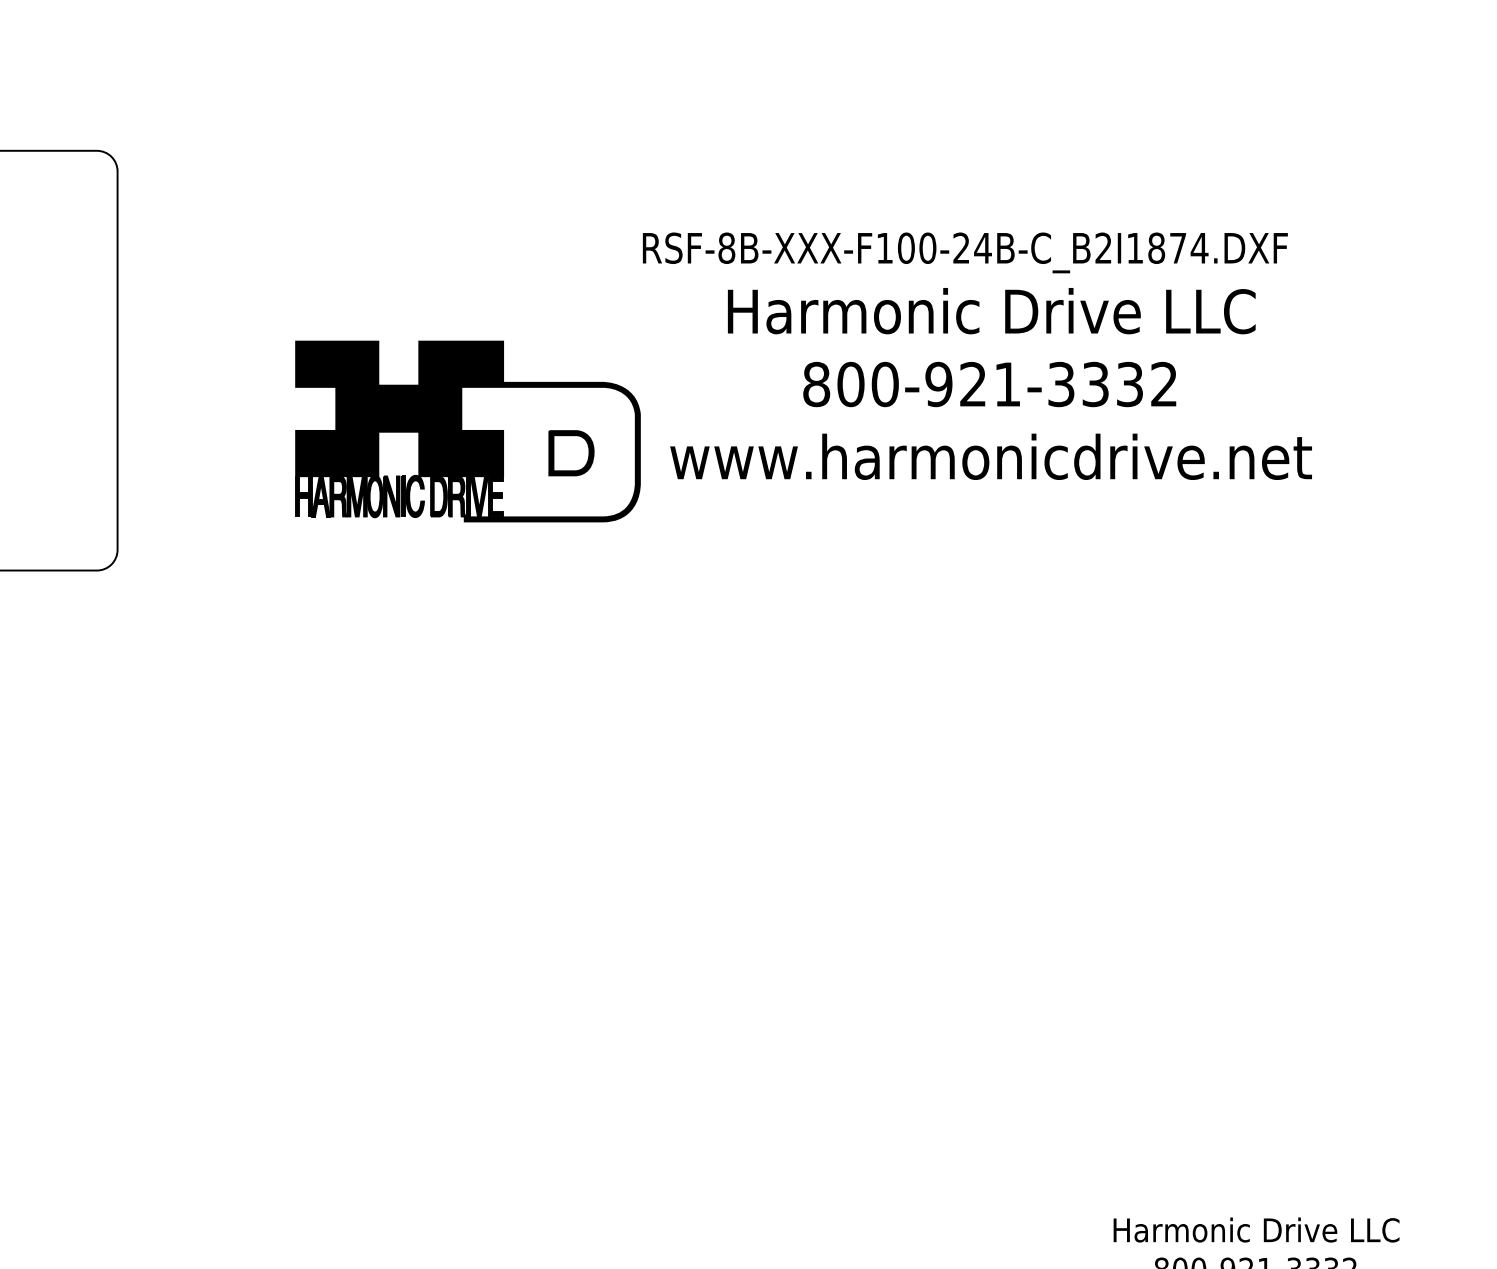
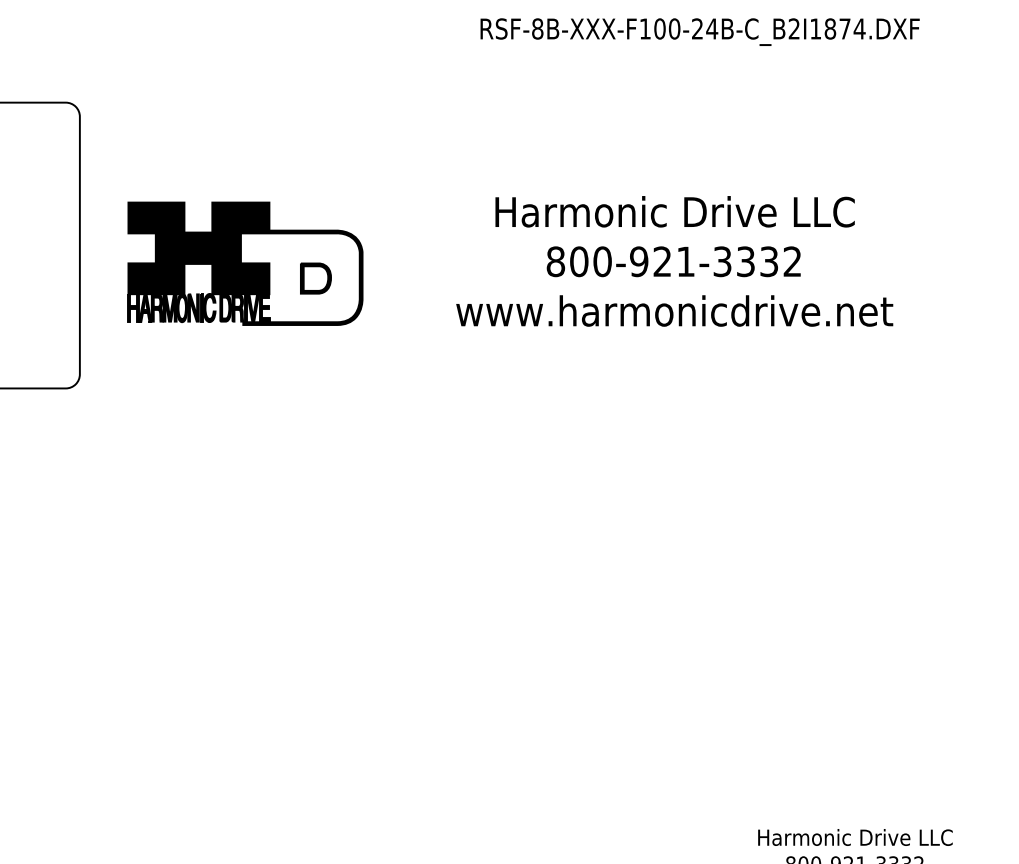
text: (964, 251) -> (699, 31), moved
part: (467, 431) -> (245, 263), moved

